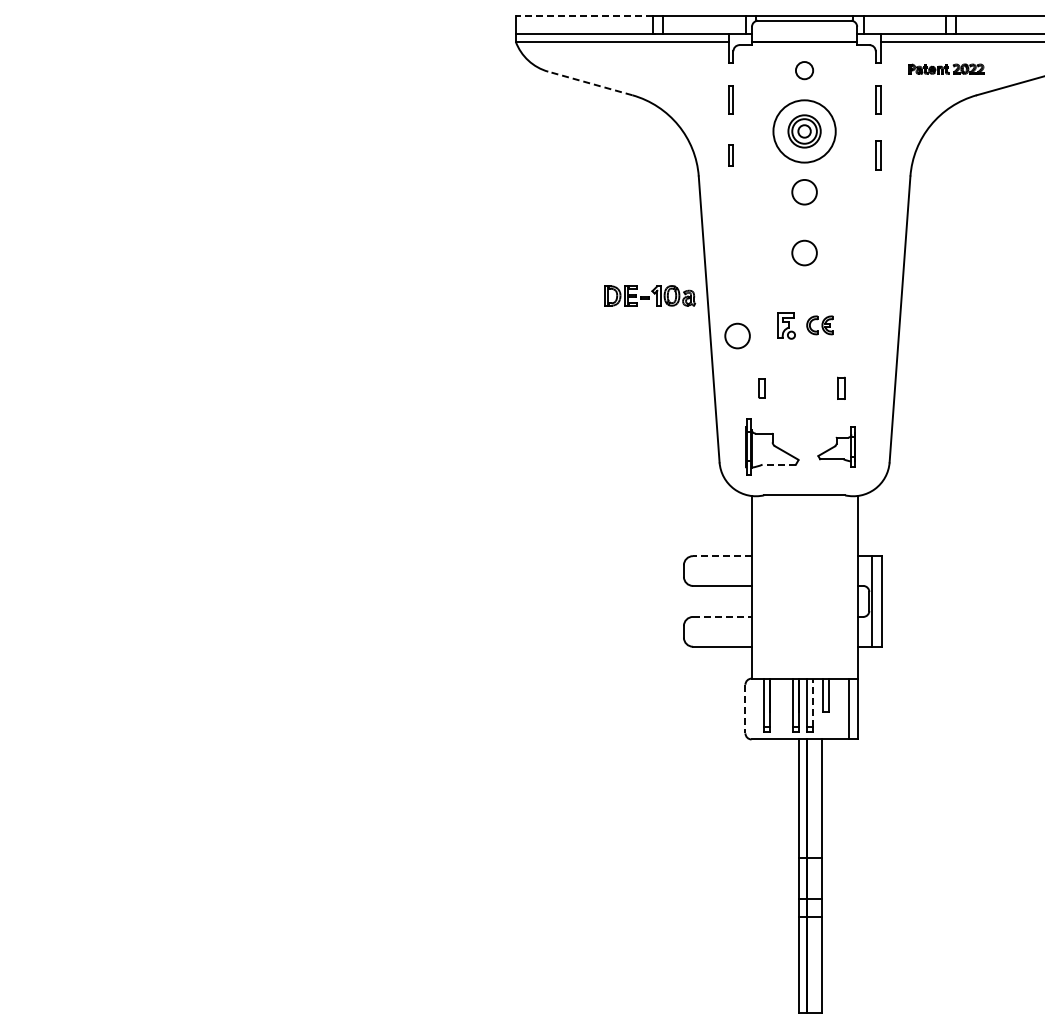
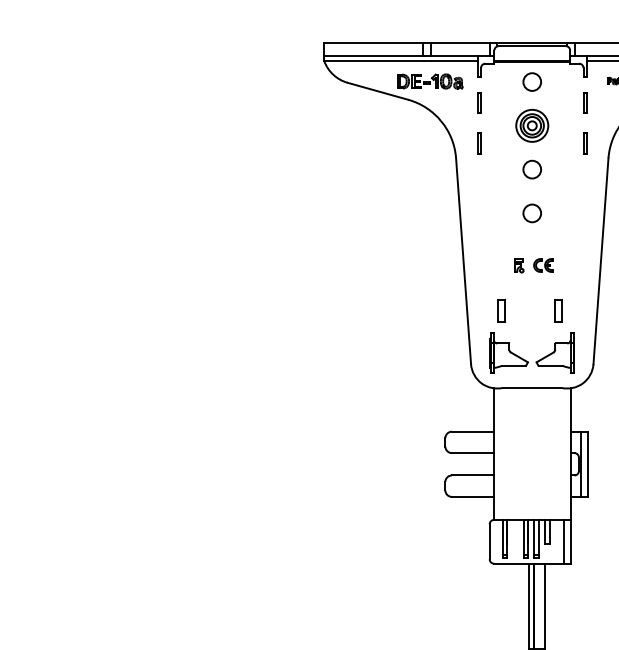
line: (584, 15) -> (373, 42), dashed -> solid
circle: (804, 70) -> (532, 81), size x1.43
line: (590, 83) -> (378, 91), dashed -> solid
circle: (804, 131) -> (532, 125), size x0.71
part: (730, 155) -> (478, 143), size x1.43
part: (650, 295) -> (430, 81), moved
part: (786, 325) -> (519, 265), size x0.71
circle: (737, 335) -> (483, 272), removed
part: (761, 388) -> (501, 310), size x1.67
part: (840, 388) -> (558, 310), size x1.43
part: (836, 446) -> (555, 352), size x1.43
line: (779, 464) -> (514, 365), dashed -> solid
line: (721, 556) -> (472, 431), dashed -> solid
line: (722, 616) -> (473, 475), dashed -> solid
line: (813, 702) -> (538, 537), dashed -> solid
line: (745, 709) -> (489, 542), dashed -> solid

